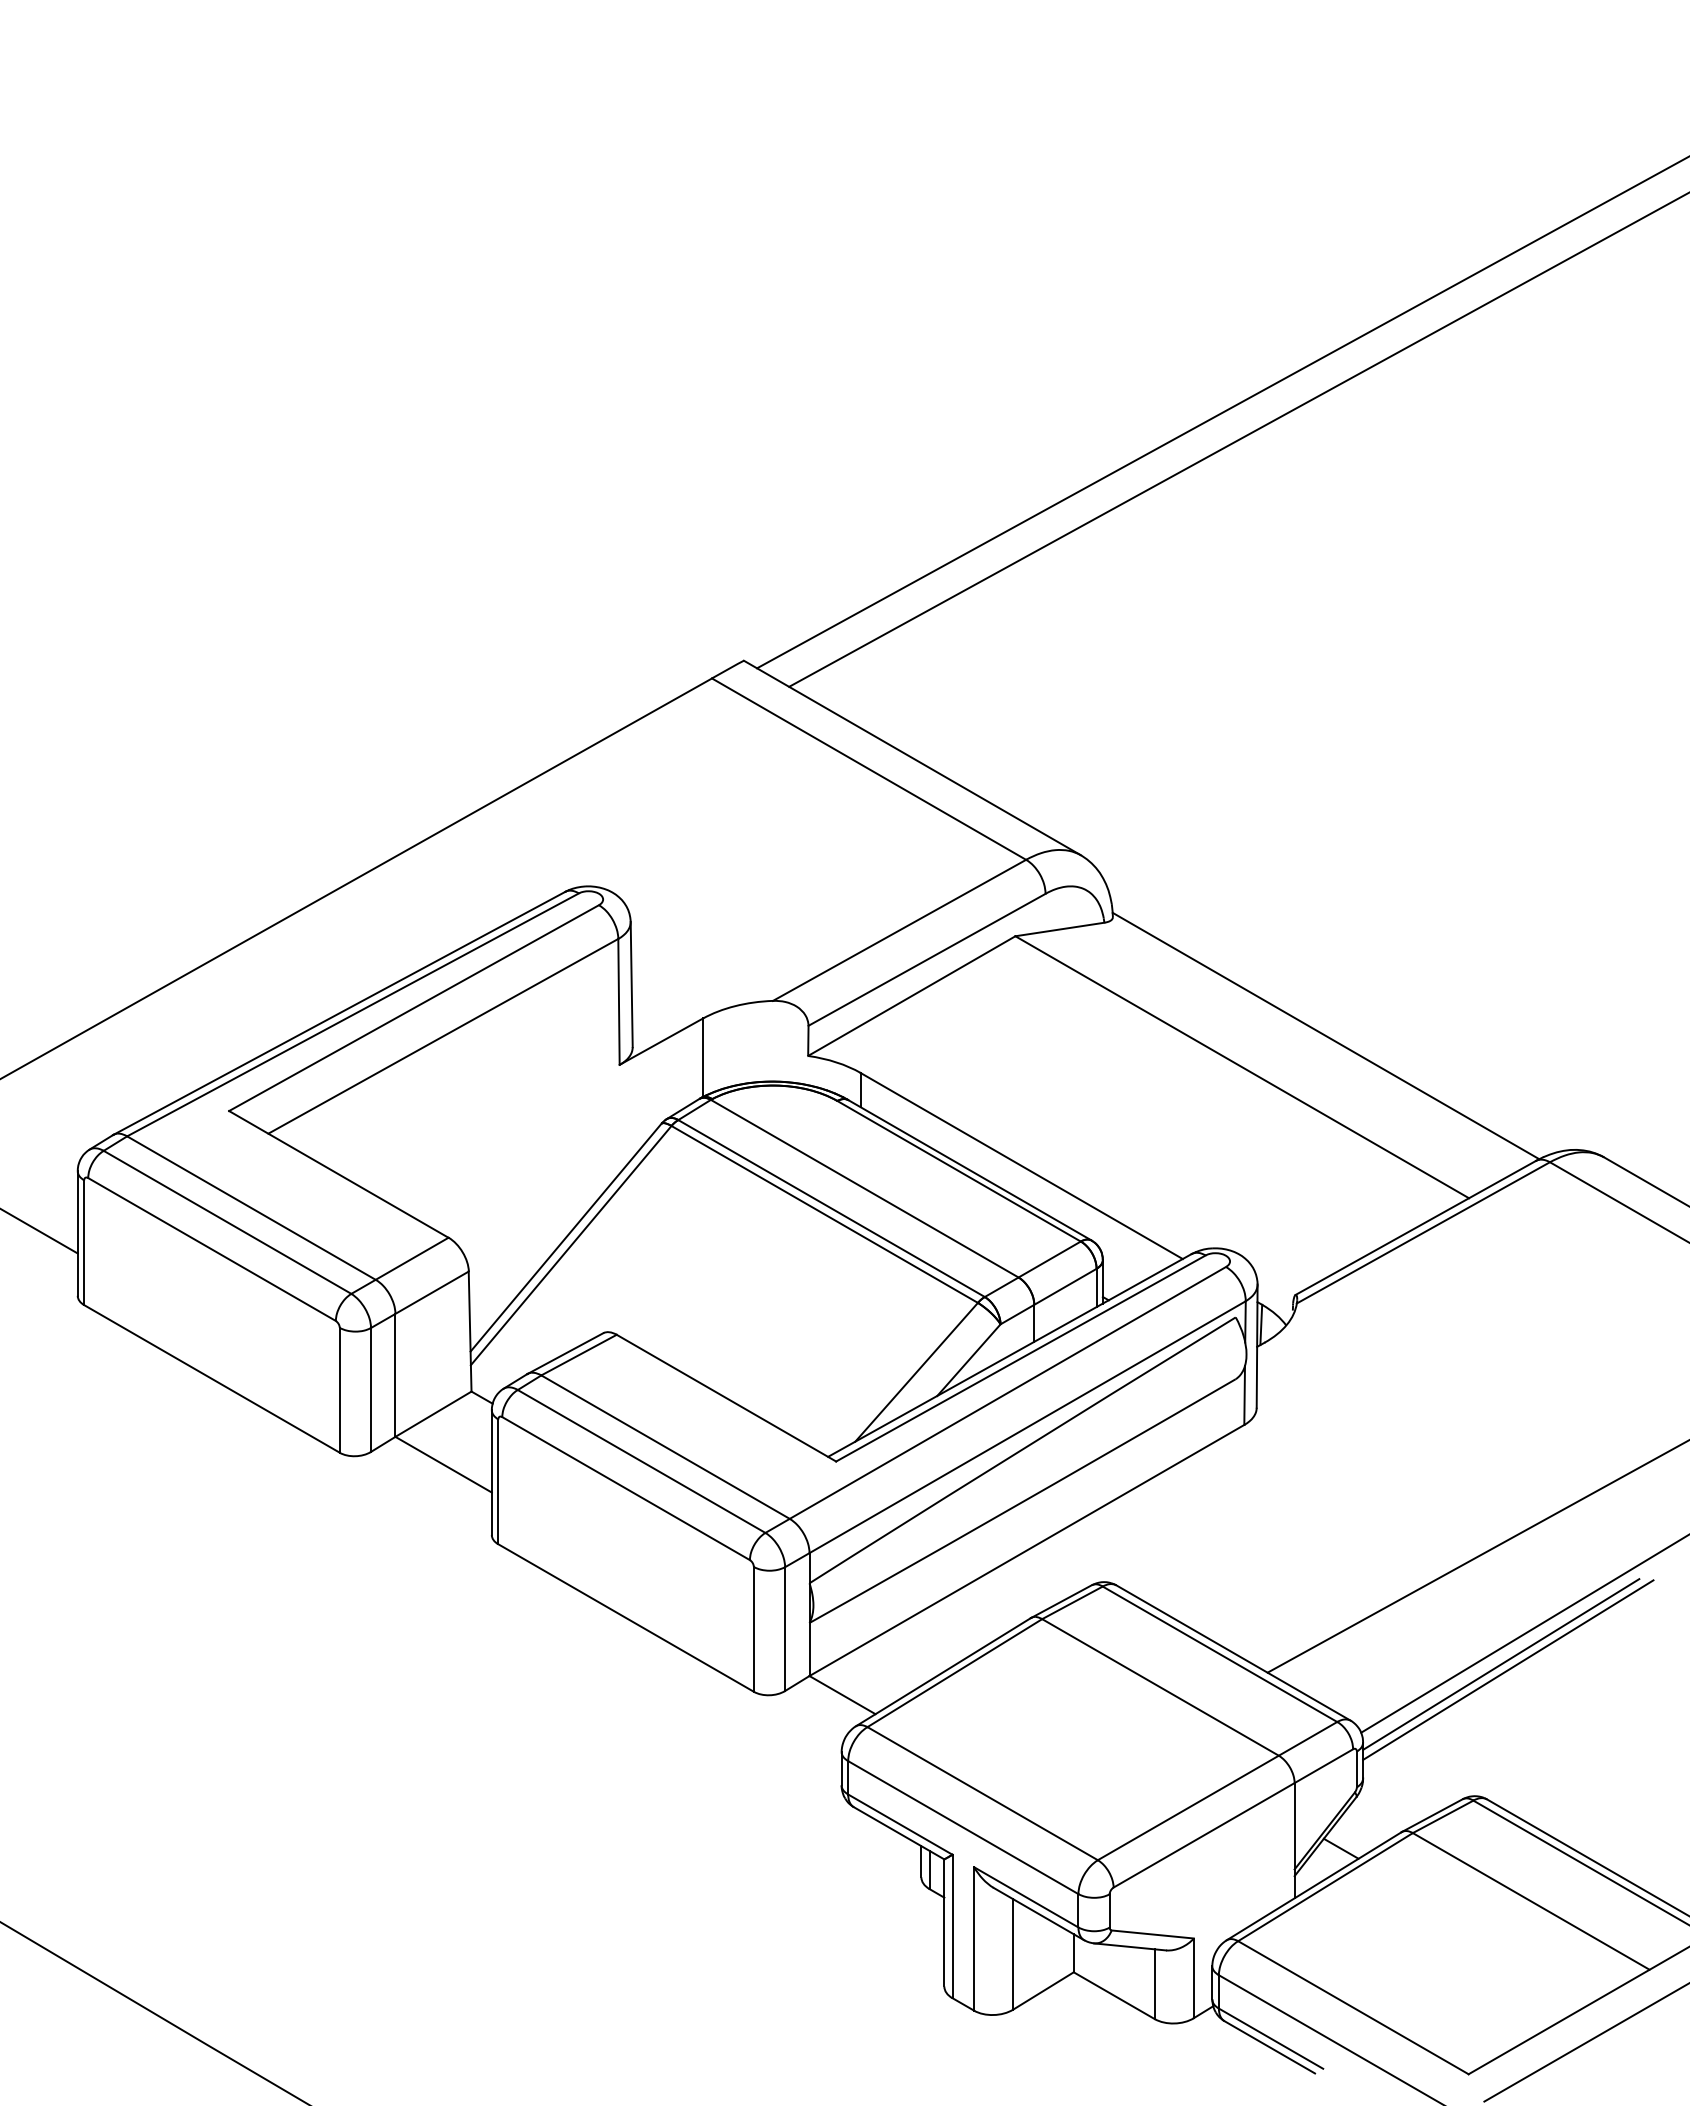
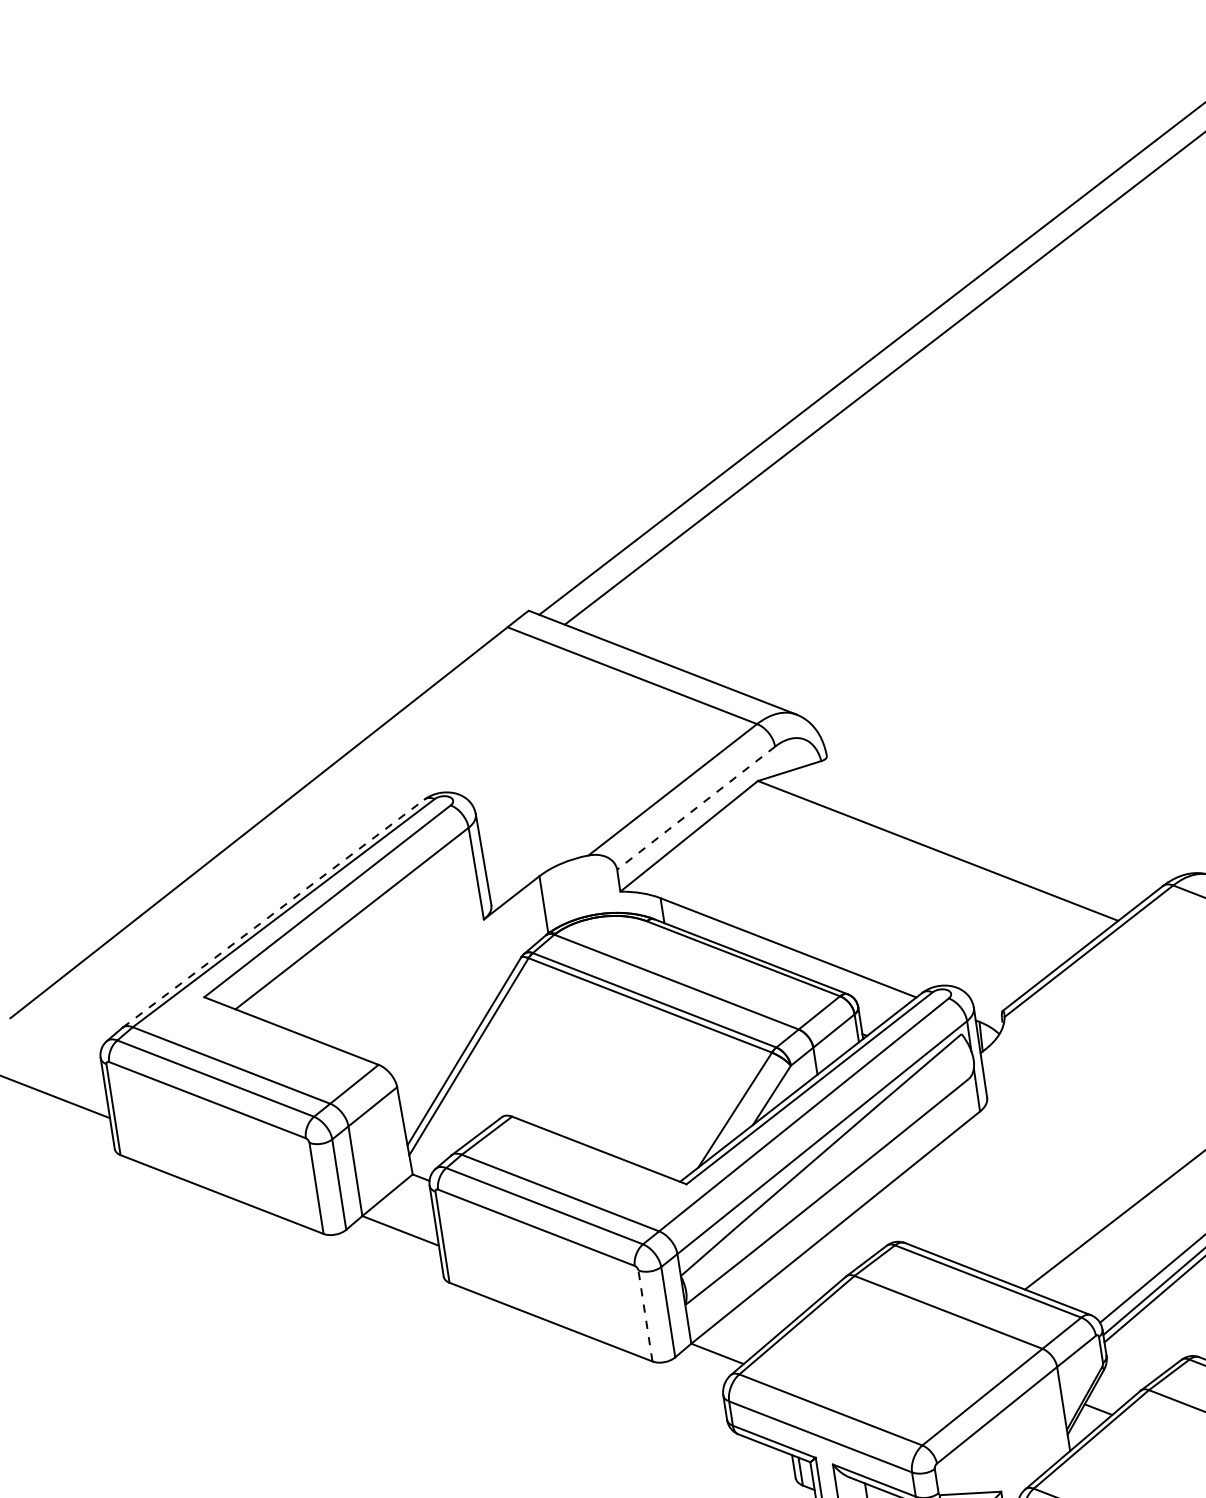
line: (927, 959) -> (696, 807), solid -> dashed
line: (339, 1013) -> (273, 913), solid -> dashed
line: (1325, 1035) -> (995, 818), removed
line: (753, 1628) -> (645, 1315), solid -> dashed

